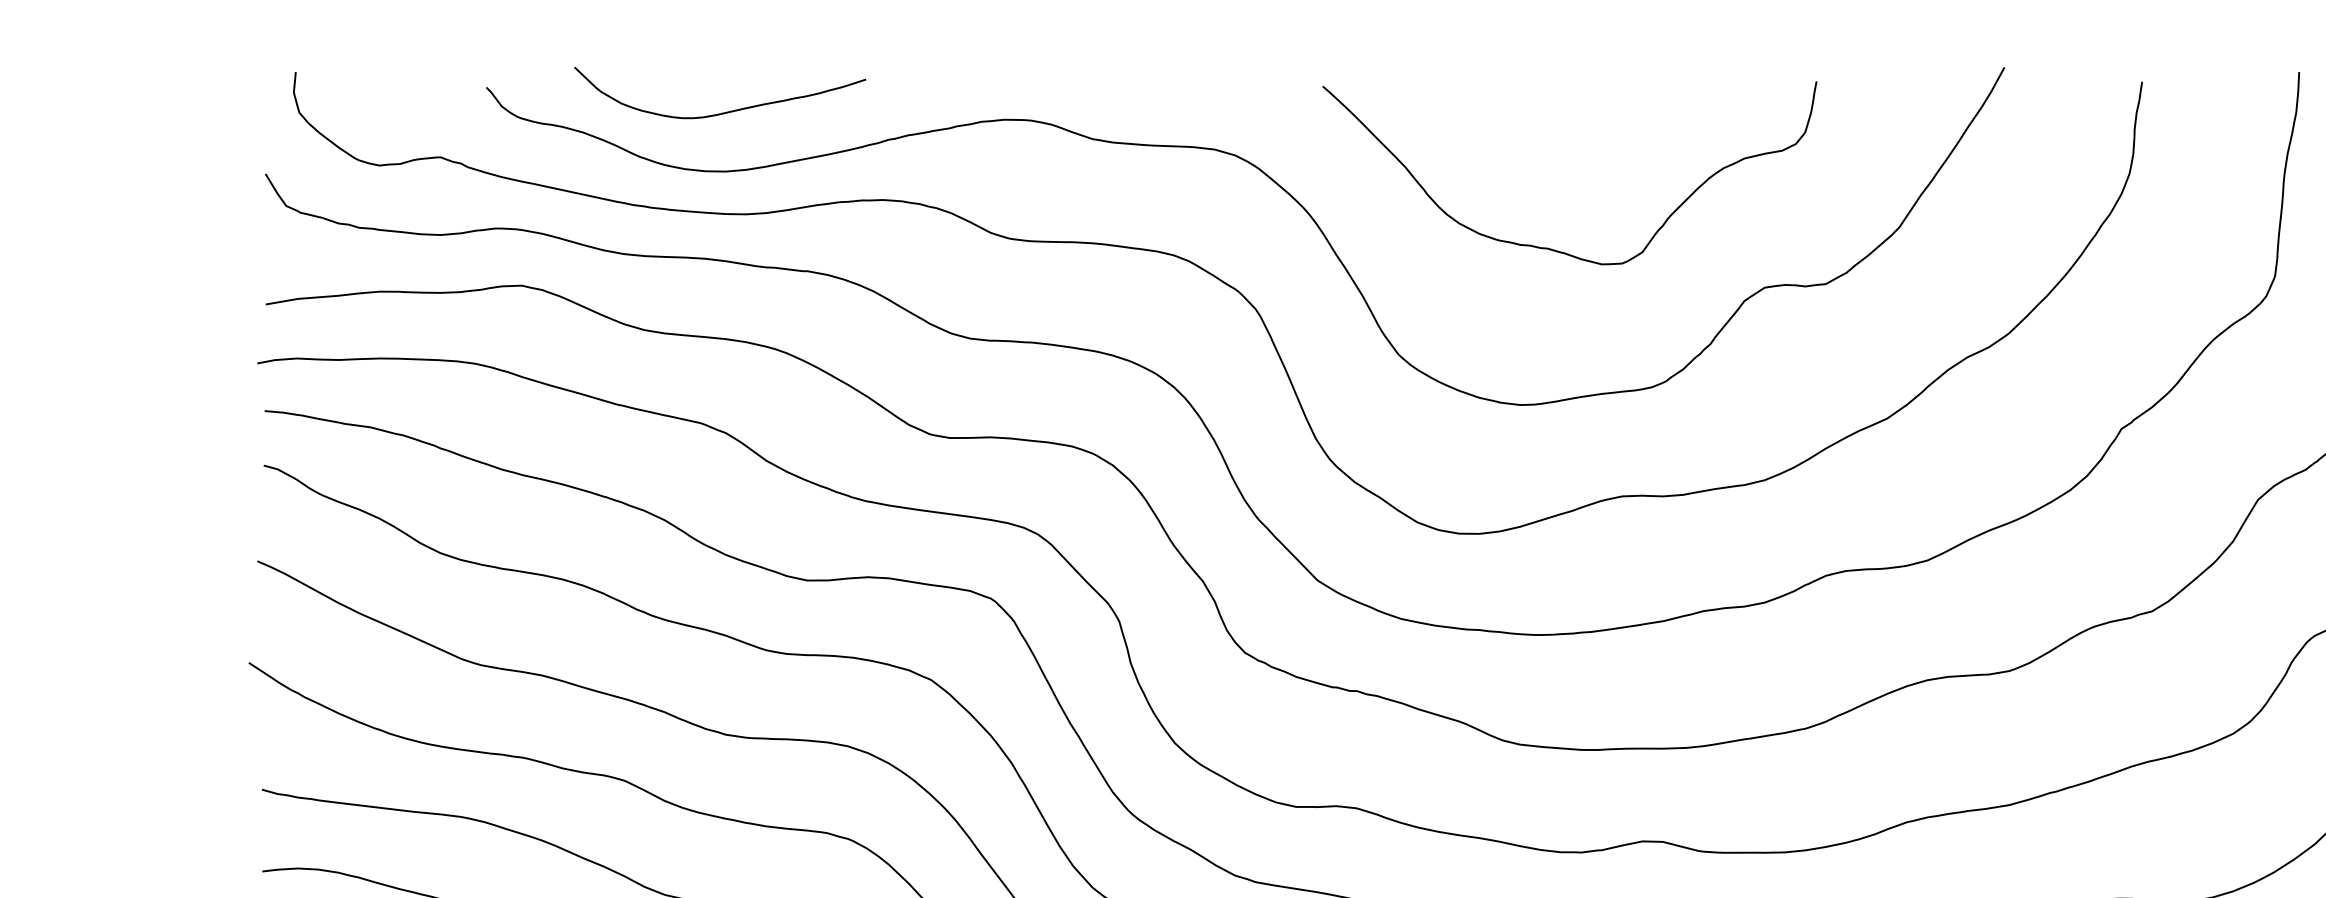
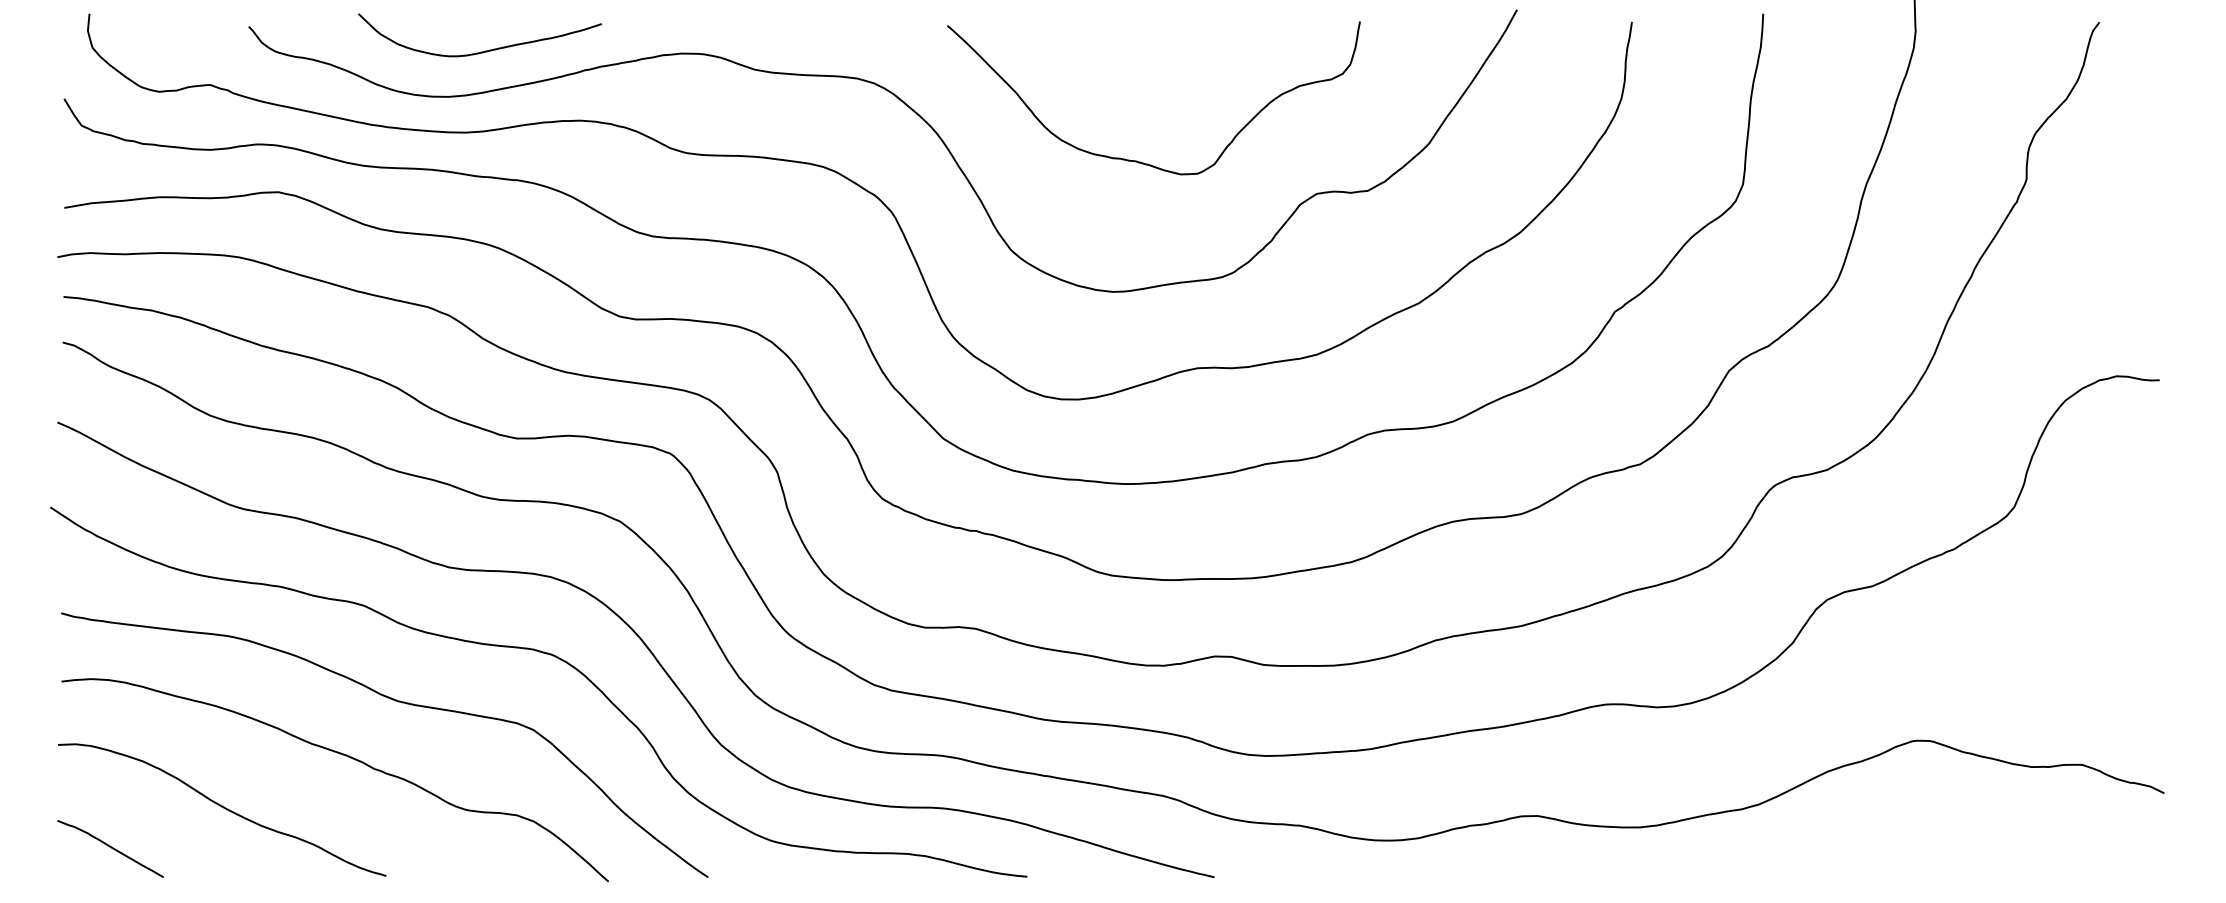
curve: (726, 111) -> (485, 50), moved

